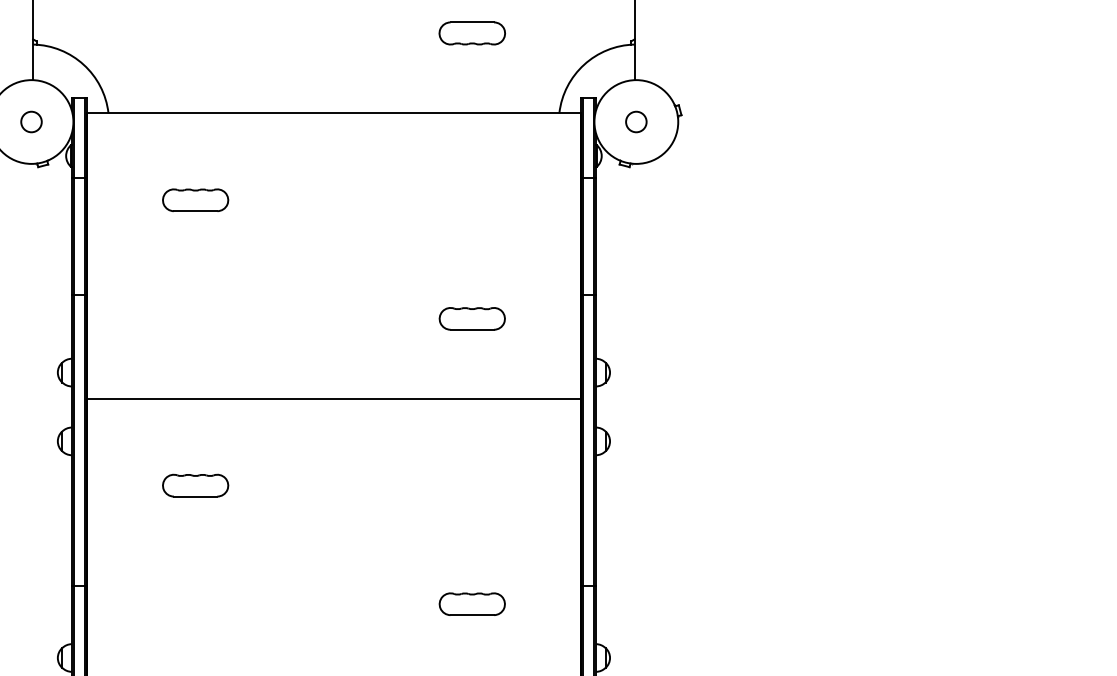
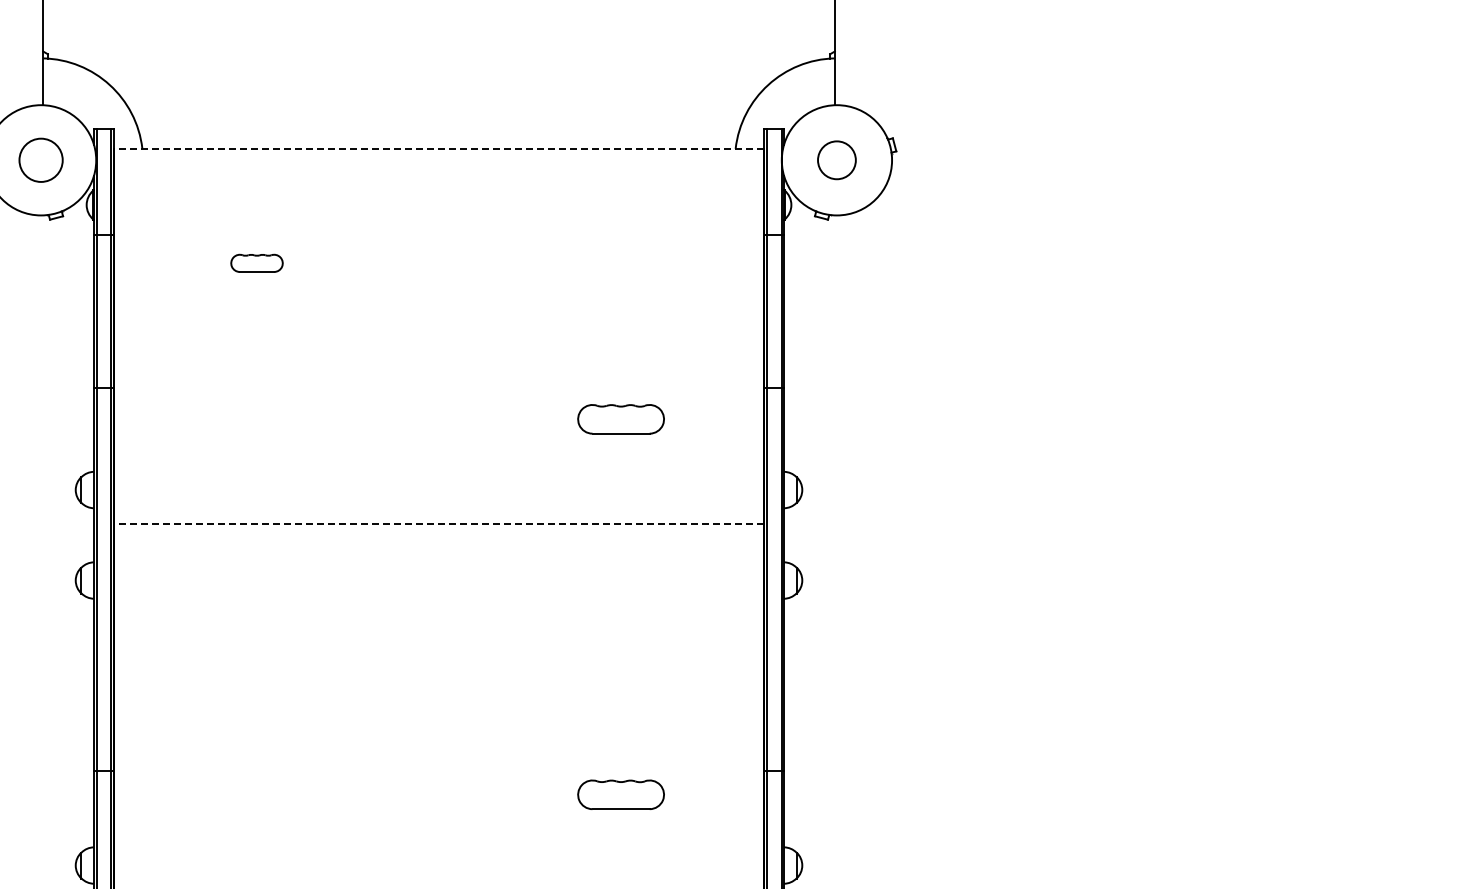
part: (472, 33) -> (621, 43), removed
line: (333, 113) -> (438, 148), solid -> dashed
circle: (31, 121) -> (40, 159), size x1.6
circle: (636, 121) -> (836, 159), size x1.4
part: (195, 200) -> (256, 263), size x0.6
line: (333, 398) -> (438, 524), solid -> dashed
part: (195, 485) -> (256, 638), removed

